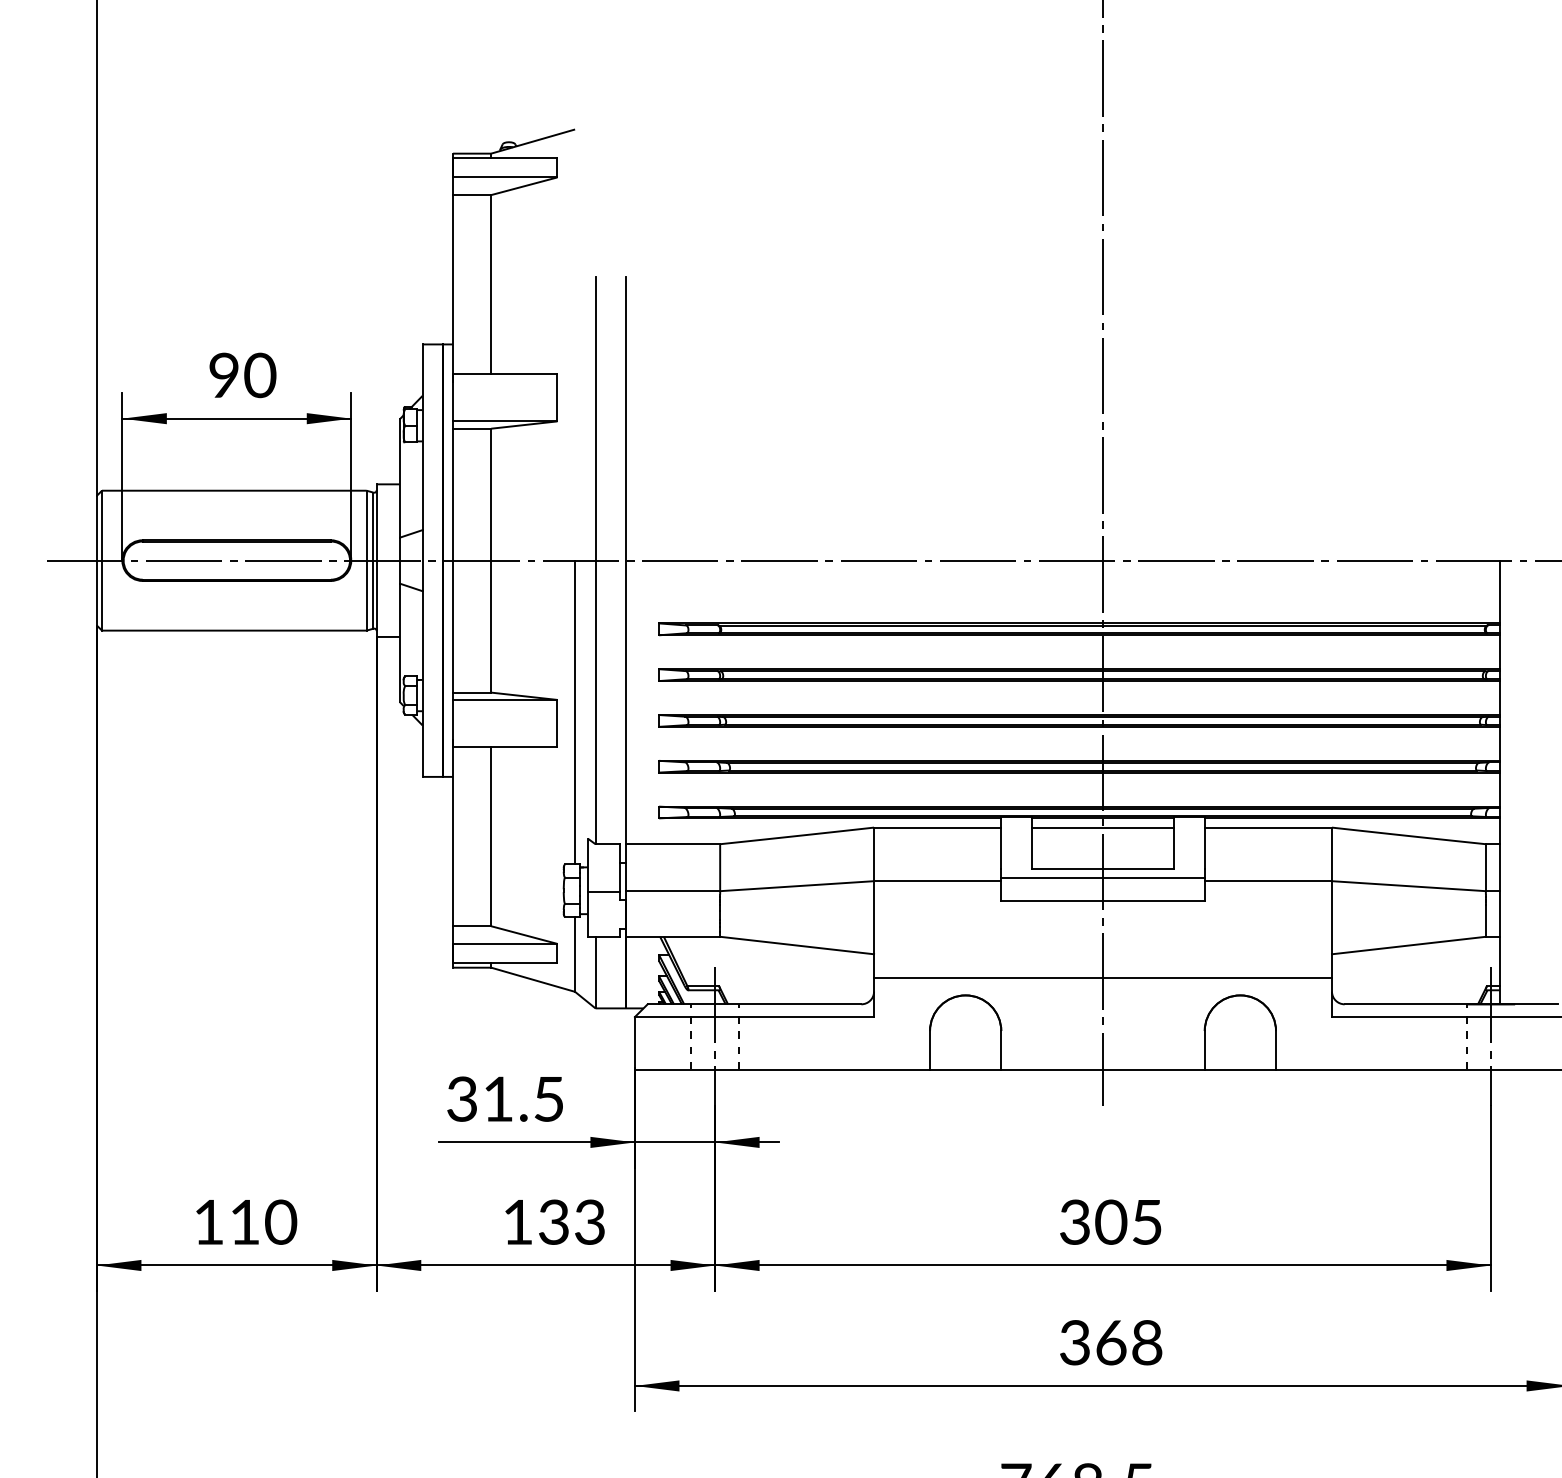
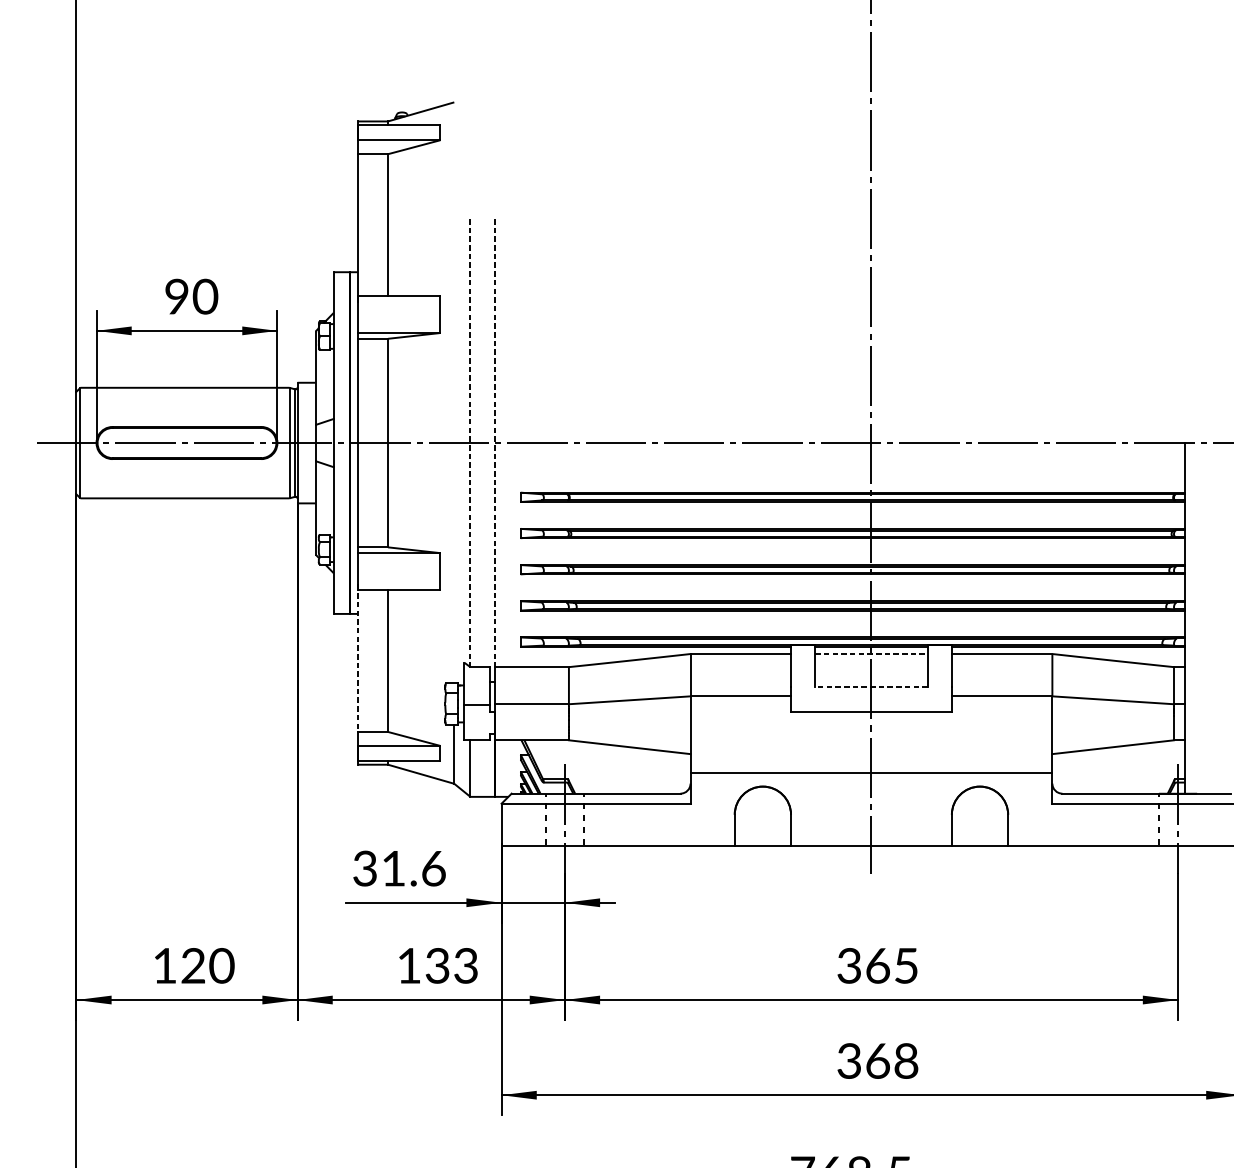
line: (595, 560) -> (470, 442), solid -> dashed
line: (626, 560) -> (494, 442), solid -> dashed
line: (575, 712) -> (454, 563), removed
line: (1103, 827) -> (871, 653), solid -> dashed
line: (453, 833) -> (358, 658), solid -> dashed
line: (1102, 869) -> (871, 687), solid -> dashed
line: (1102, 878) -> (871, 694), removed
text: (549, 1099) -> (434, 868), 31.5 -> 31.6
text: (244, 1221) -> (193, 965), 110 -> 120
text: (1111, 1221) -> (878, 965), 305 -> 365

